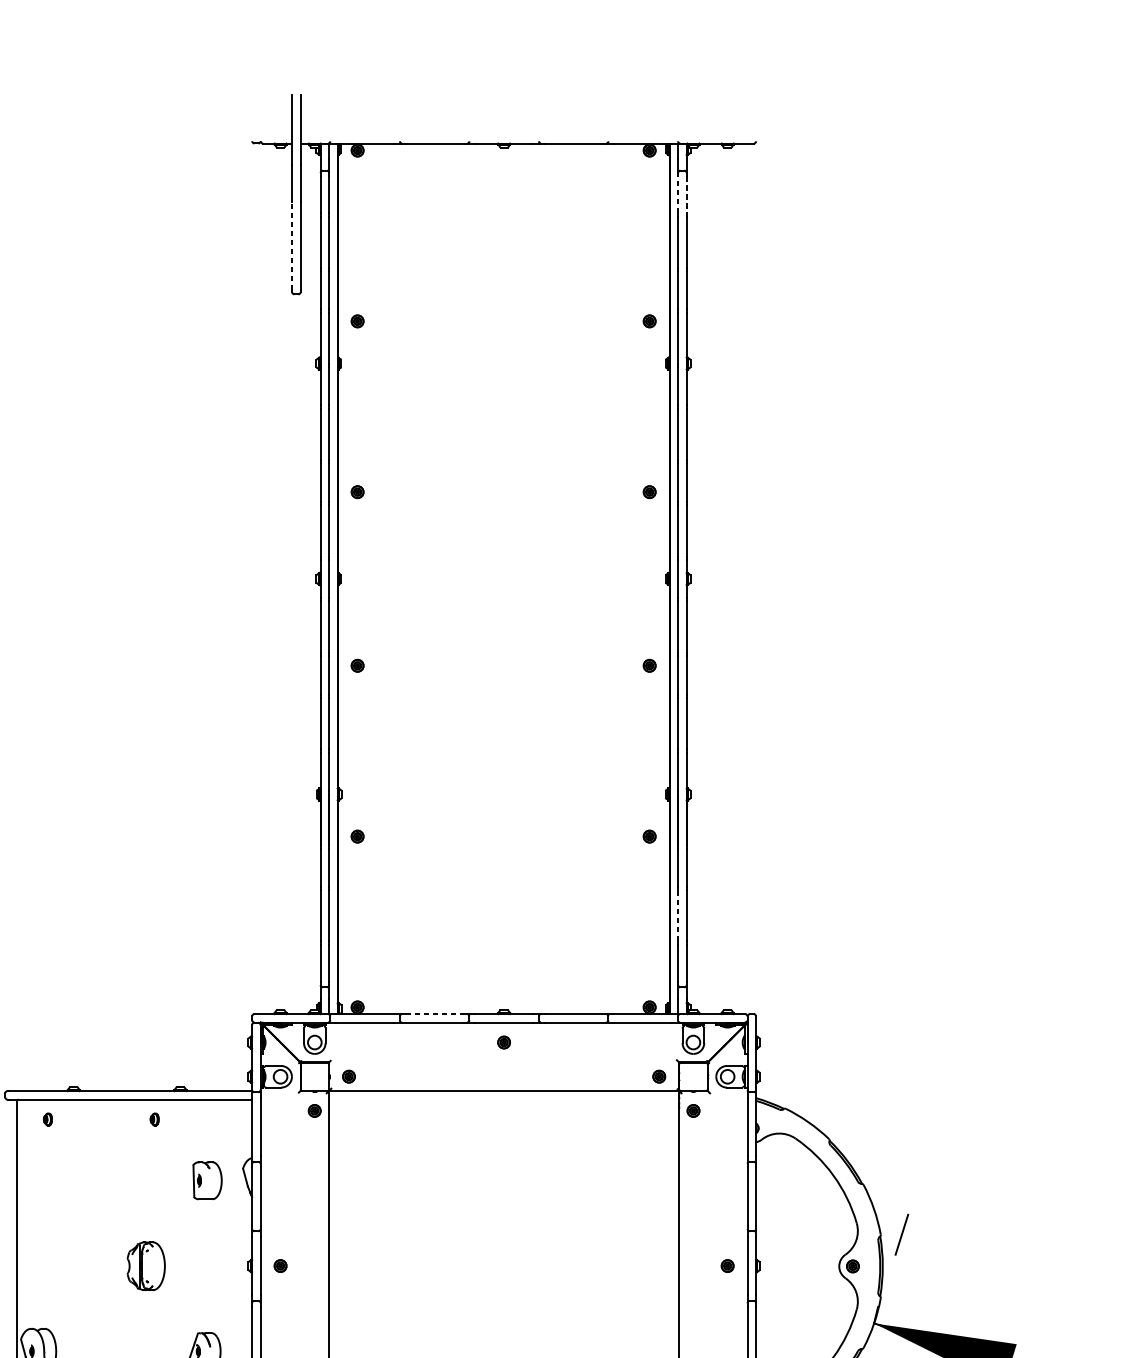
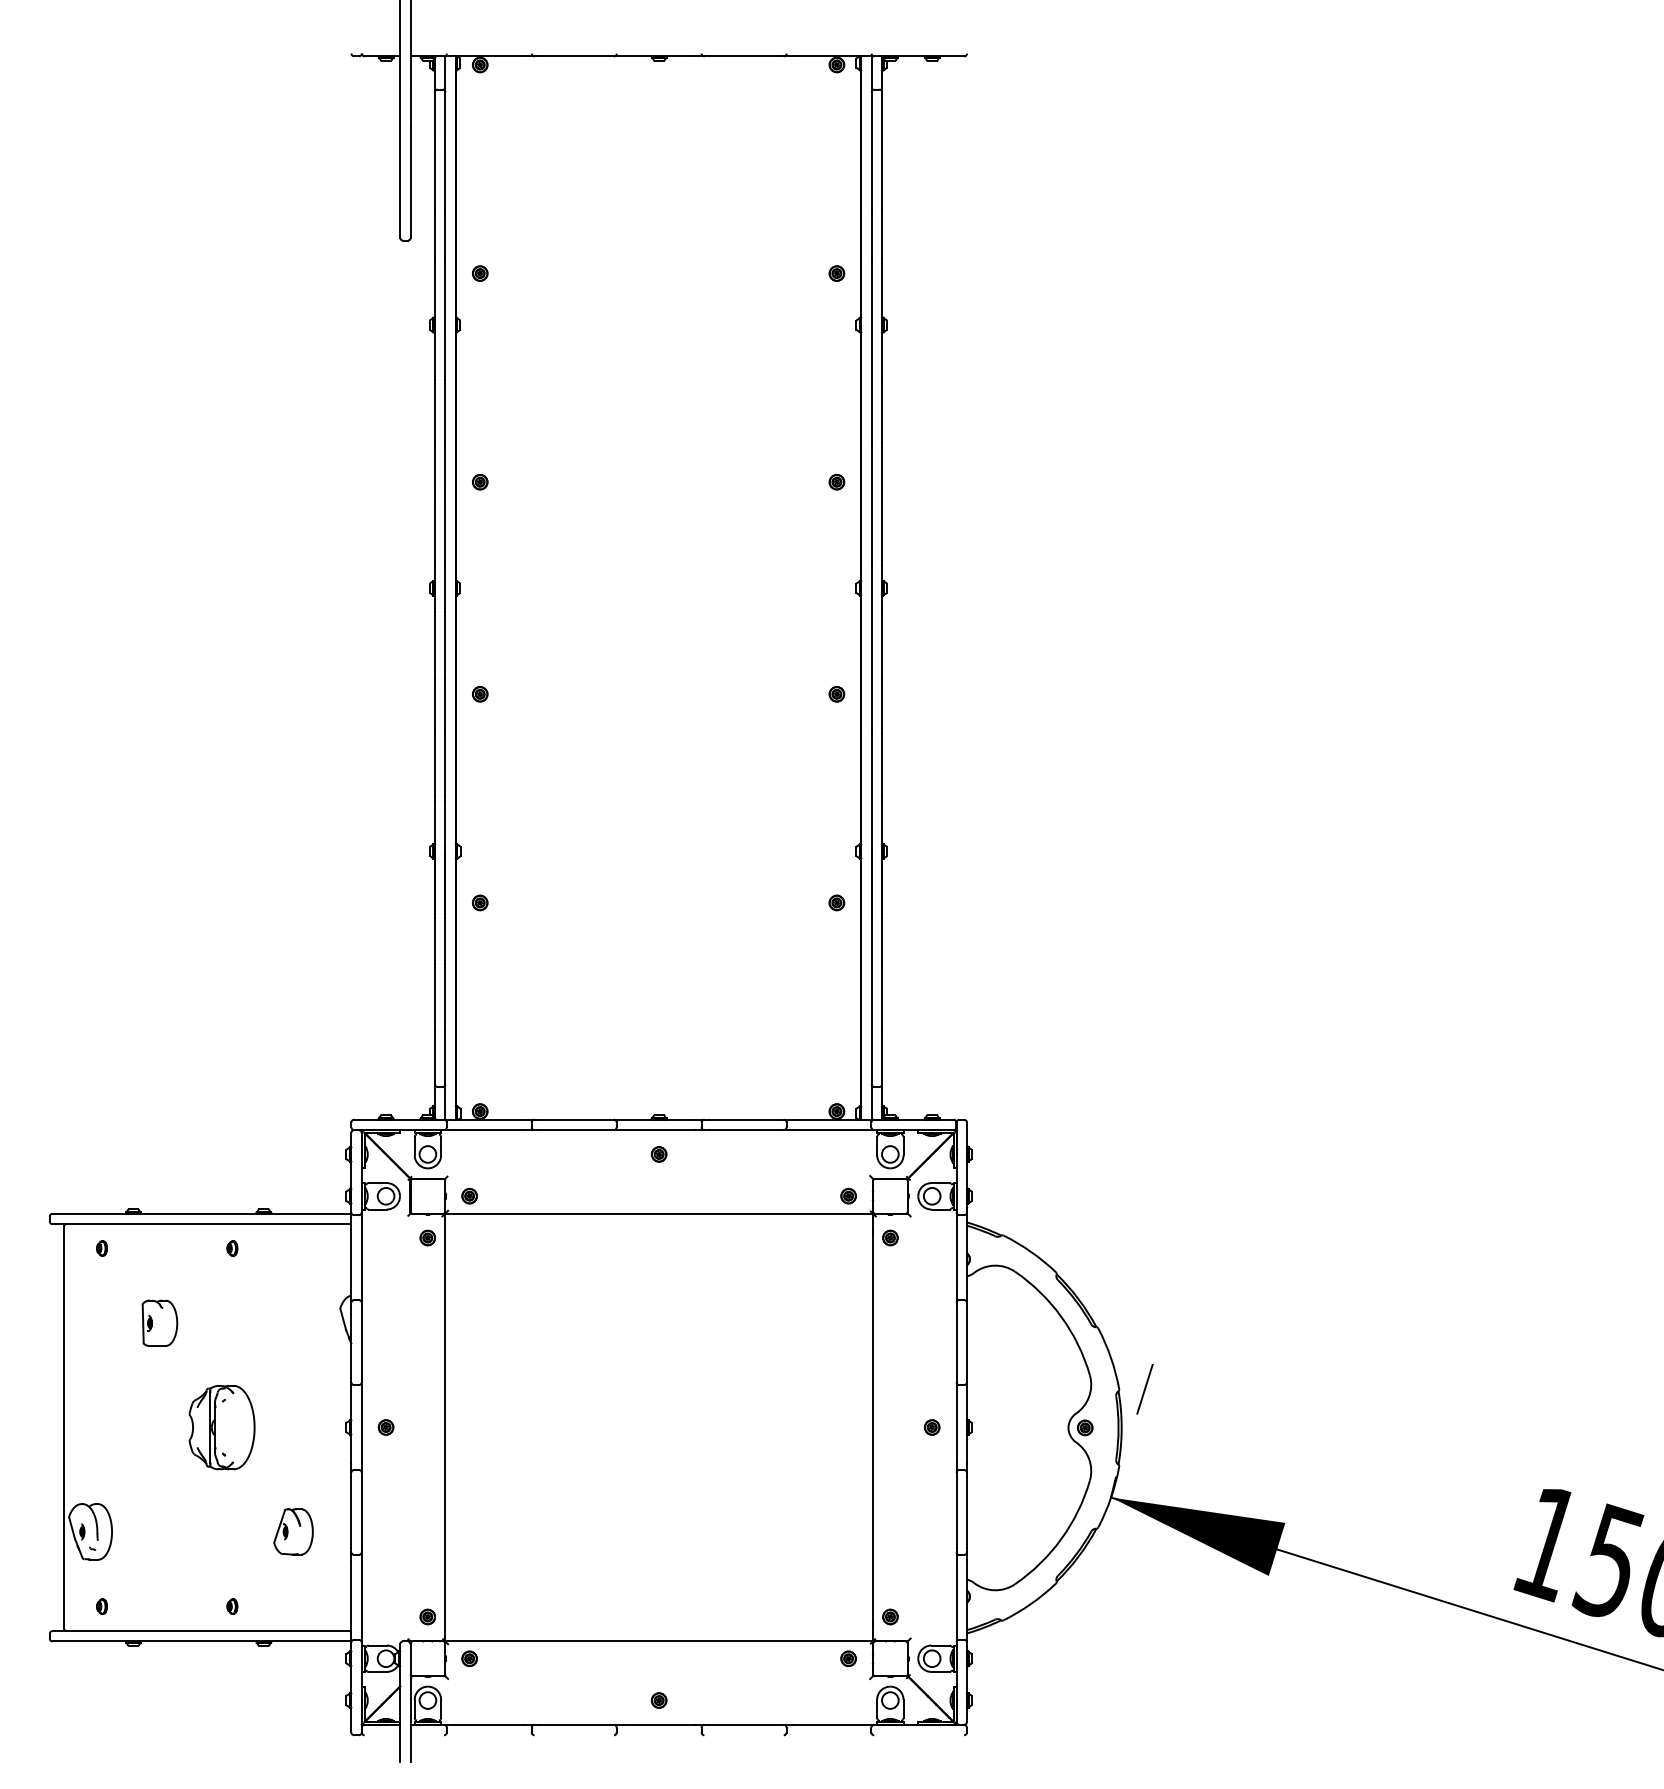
line: (677, 194) -> (871, 118), dashed -> solid
line: (686, 194) -> (882, 118), dashed -> solid
line: (292, 245) -> (400, 181), dashed -> solid
line: (677, 914) -> (871, 998), dashed -> solid
line: (434, 1013) -> (574, 1119), dashed -> solid
part: (207, 1180) -> (159, 1322), moved
part: (145, 1266) -> (221, 1427), size x1.43

